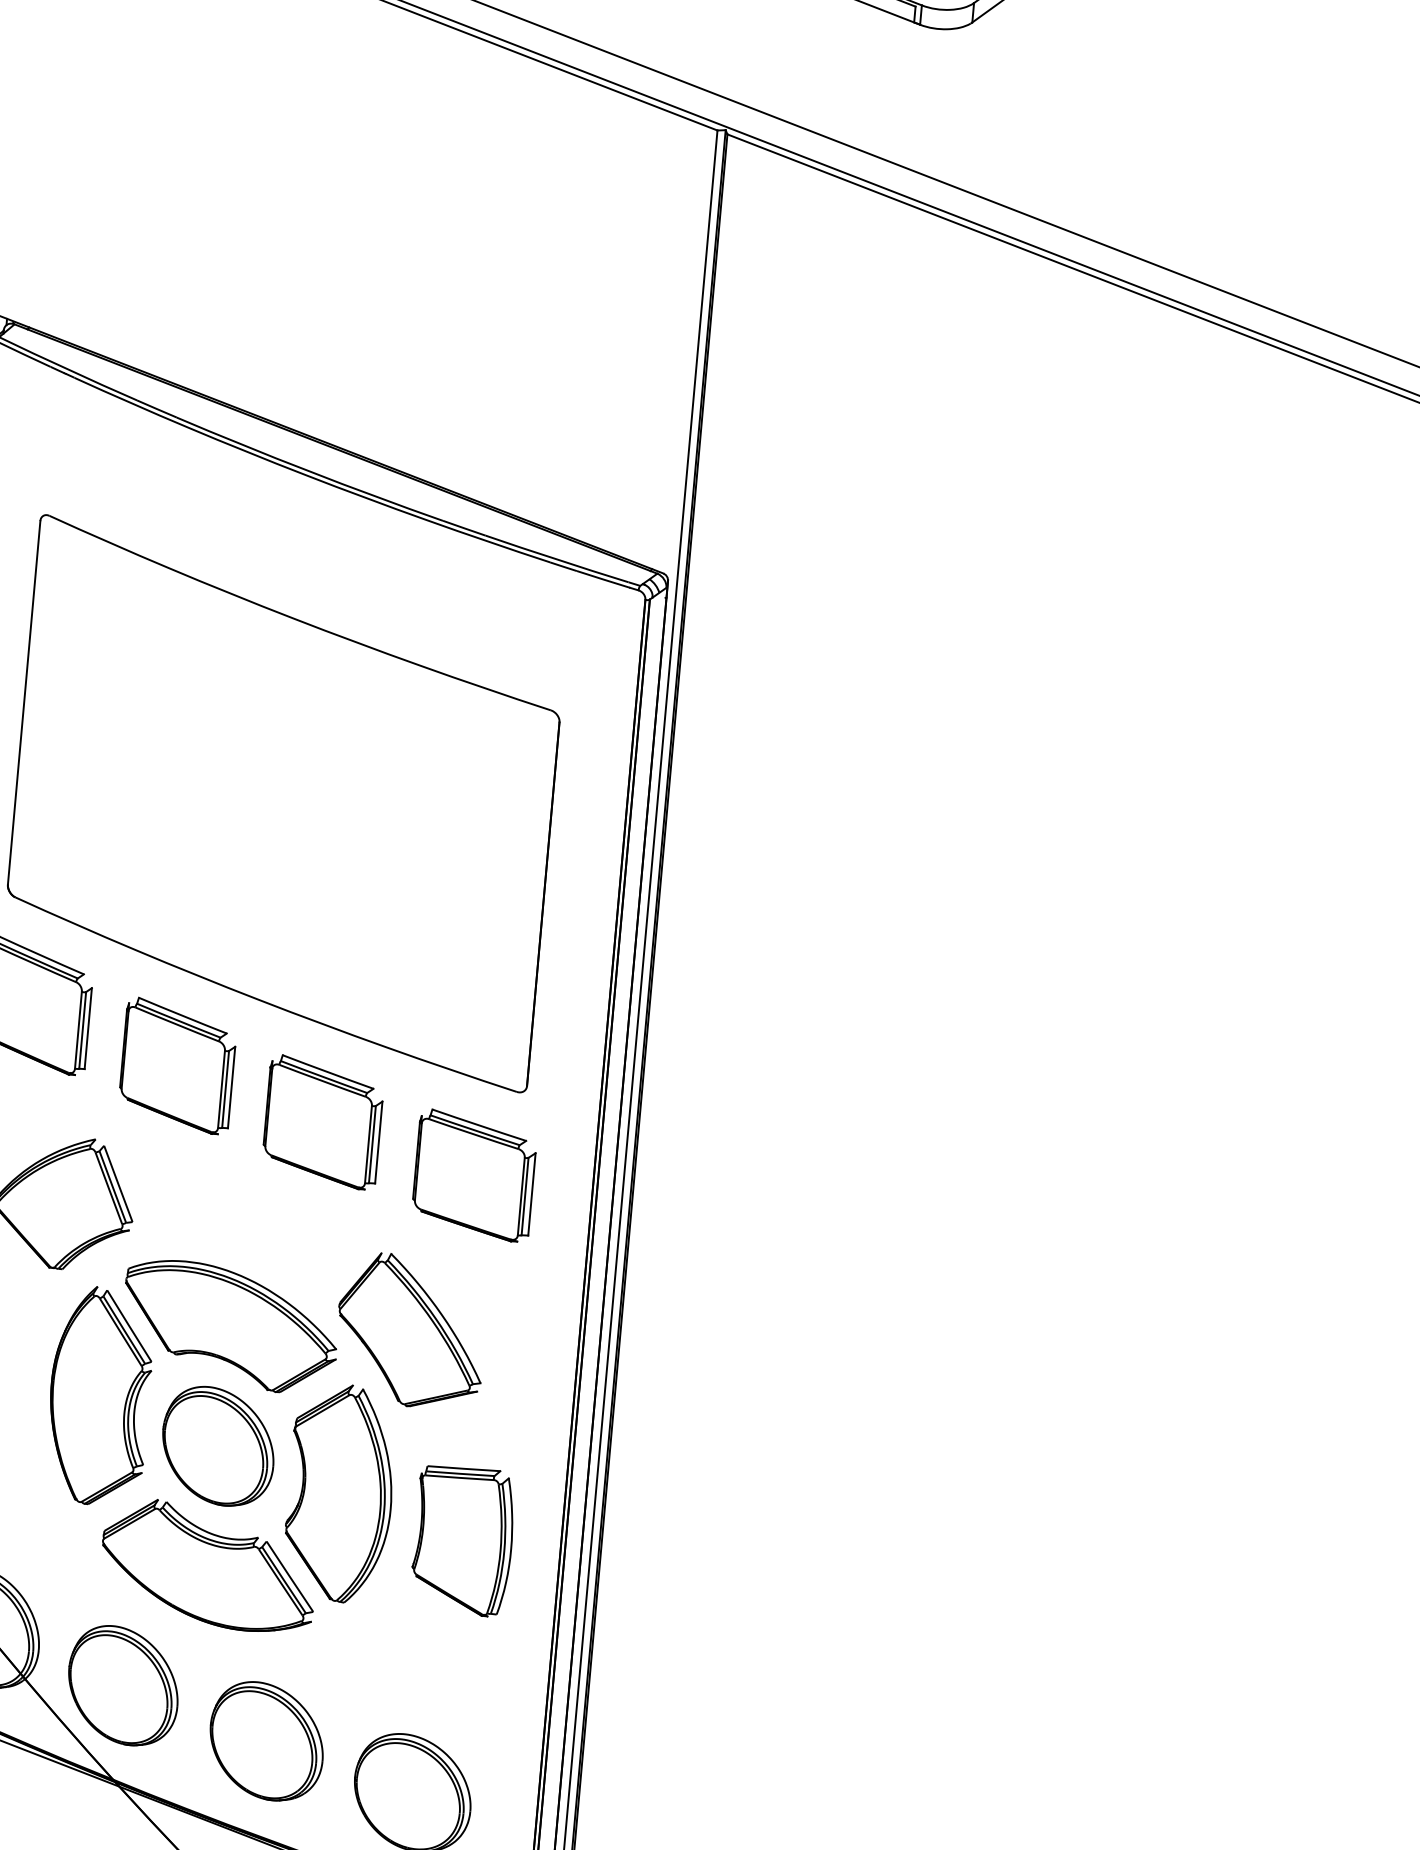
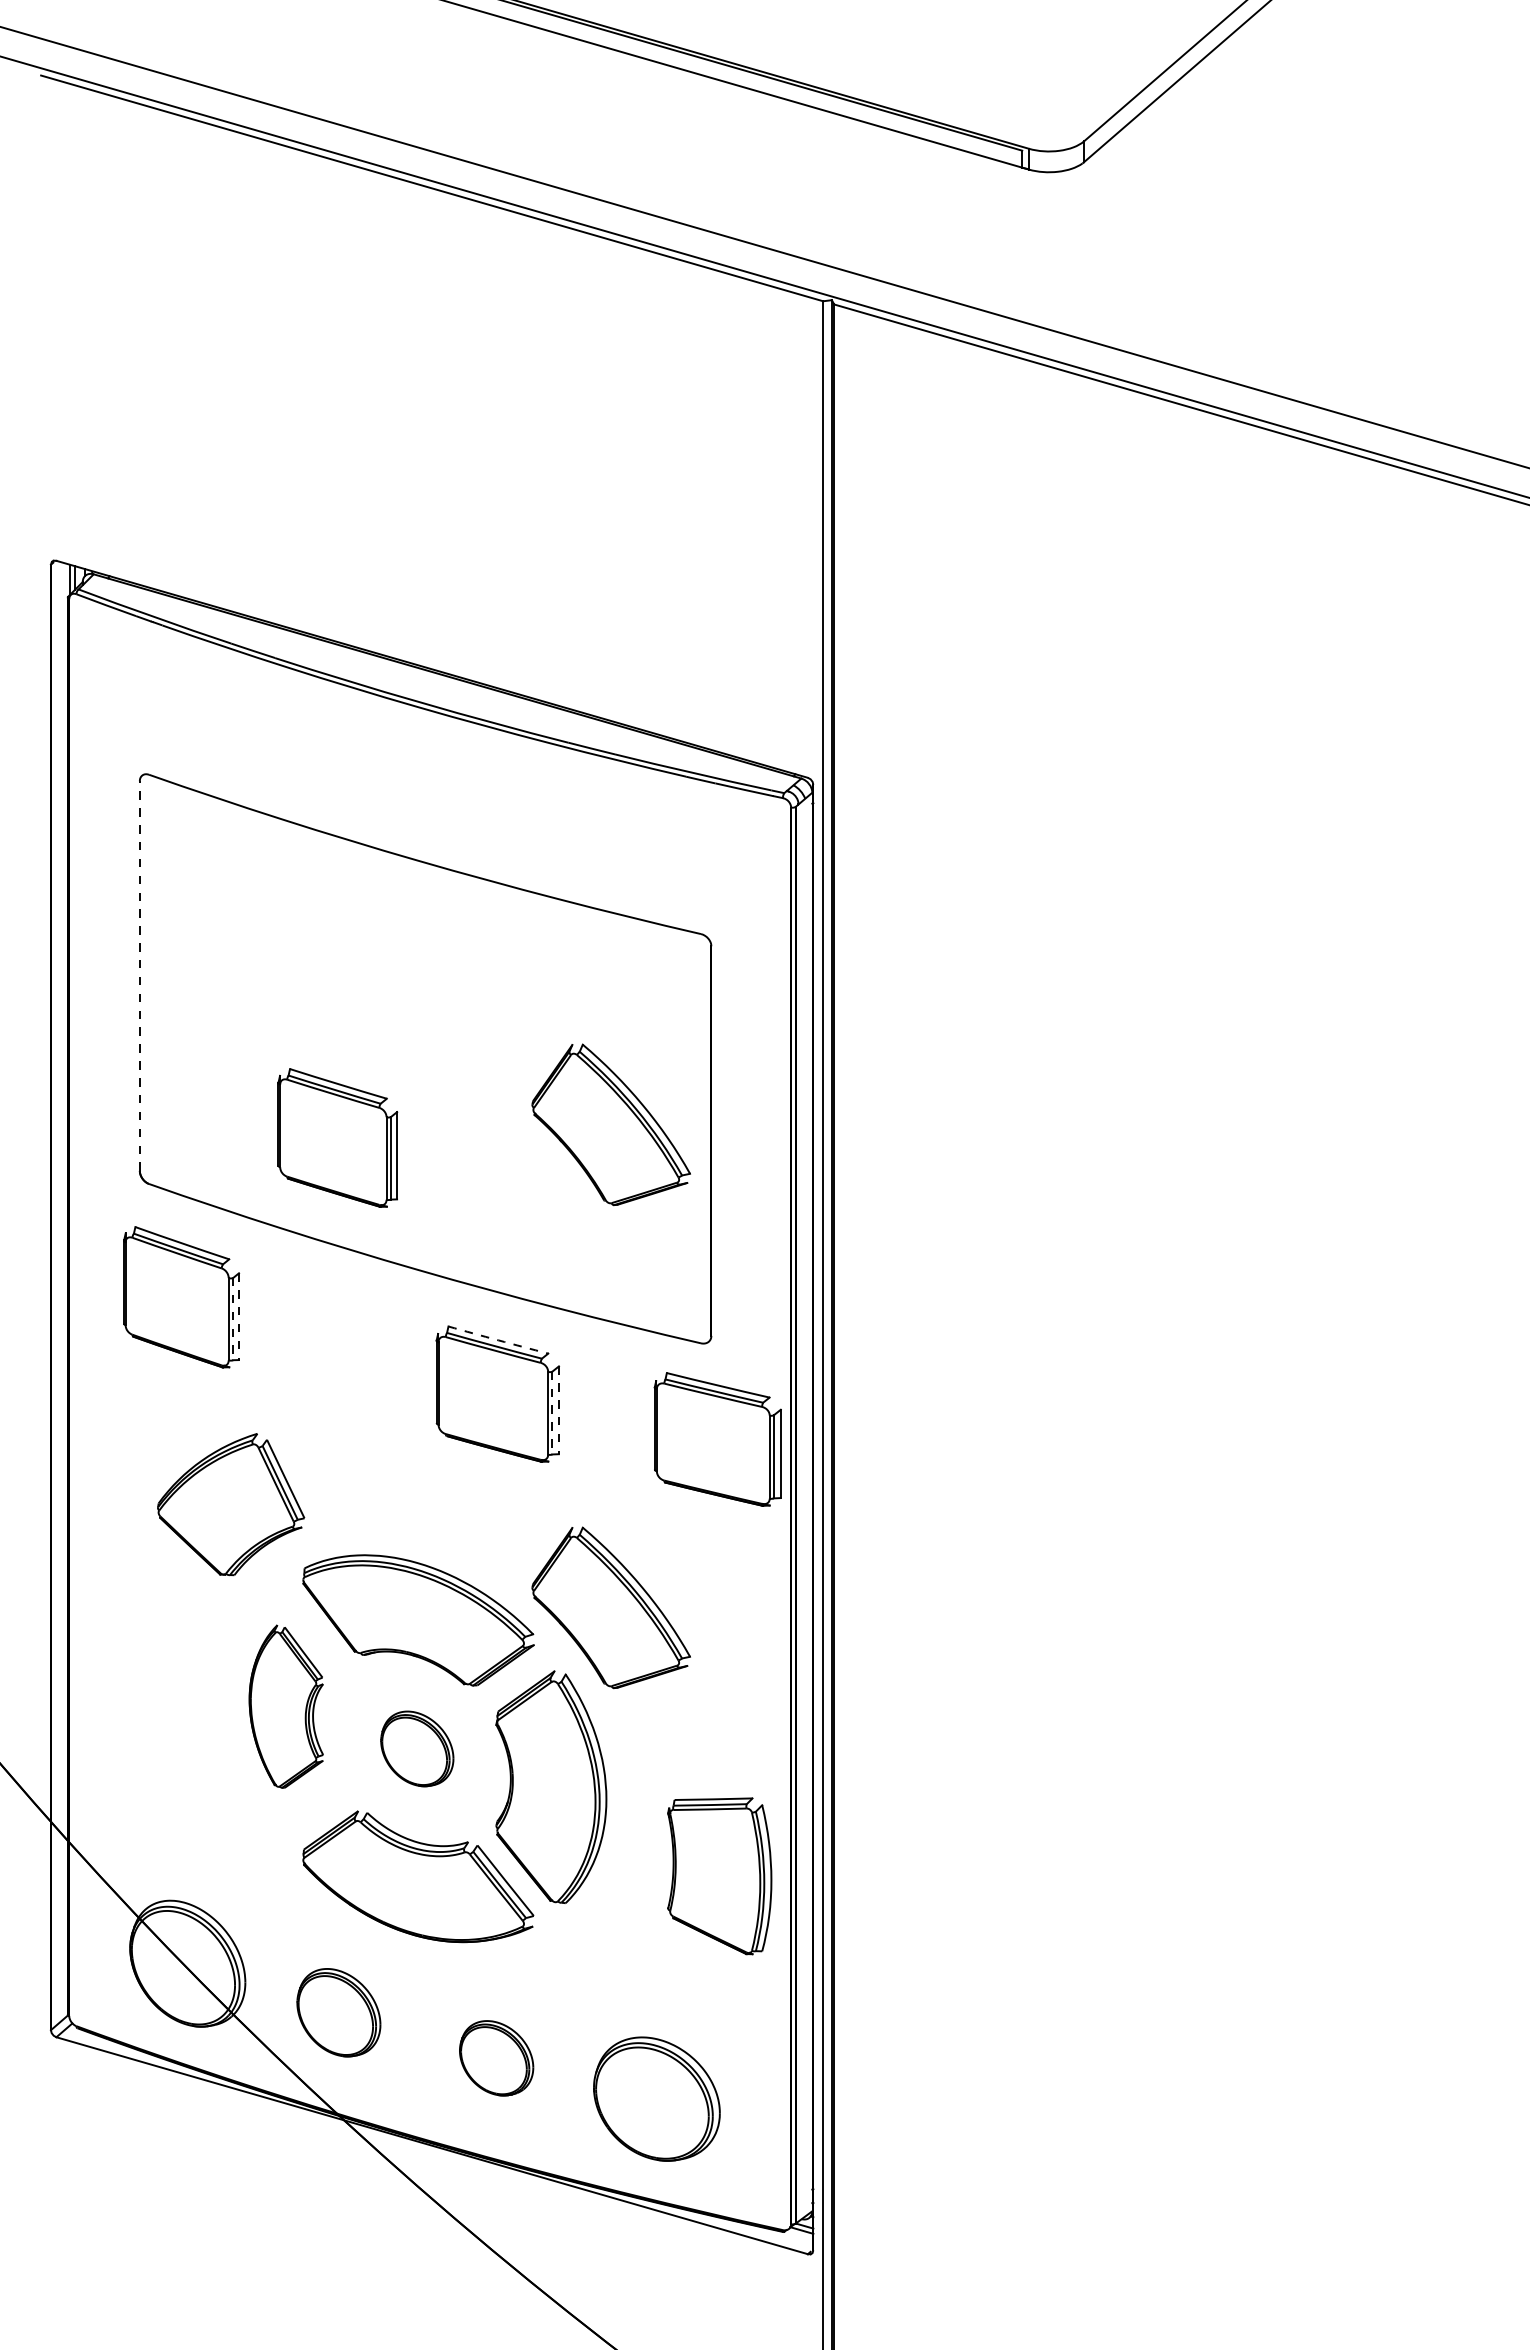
line: (23, 703) -> (139, 976), solid -> dashed
part: (450, 880) -> (610, 1124), added
line: (88, 1029) -> (239, 1317), solid -> dashed
line: (82, 1030) -> (233, 1319), solid -> dashed
part: (177, 1065) -> (337, 1137), moved
arc: (328, 1072) -> (498, 1340), solid -> dashed
line: (378, 1142) -> (558, 1410), solid -> dashed
line: (372, 1144) -> (552, 1413), solid -> dashed
part: (474, 1175) -> (717, 1439), moved
part: (100, 1396) -> (286, 1706), size x0.7
part: (218, 1446) -> (417, 1748), size x0.6
part: (463, 1541) -> (719, 1876), moved
part: (123, 1685) -> (338, 2012), size x0.7
part: (266, 1741) -> (496, 2058), size x0.6

